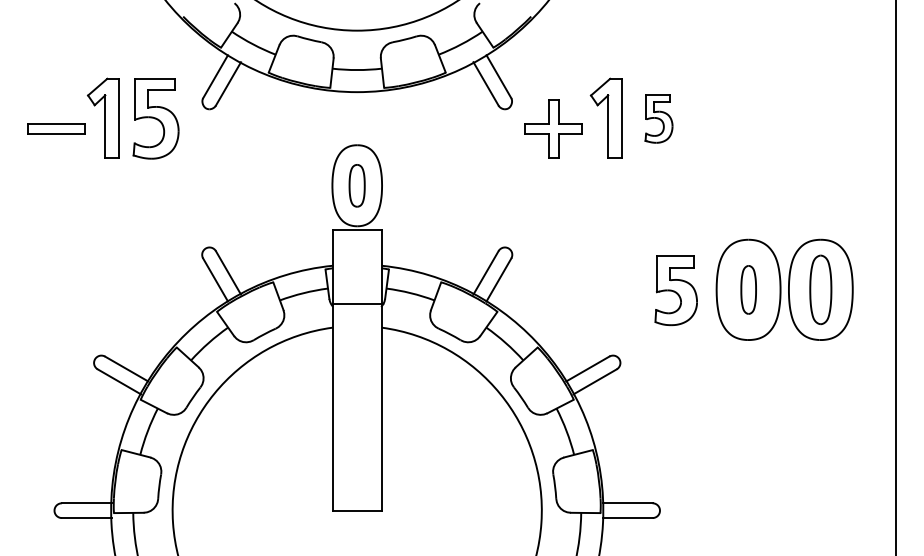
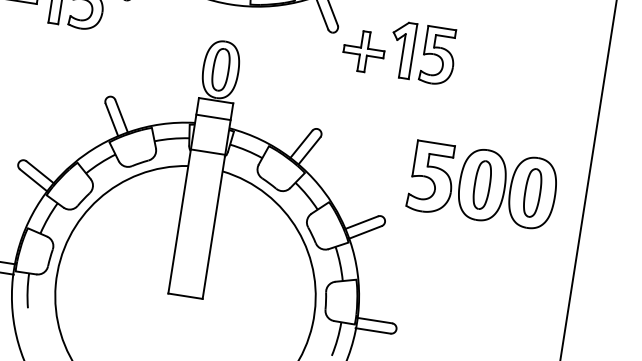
part: (658, 118) -> (438, 55), size x1.67
part: (356, 185) -> (220, 69), size x1.43
line: (356, 254) -> (212, 117), added
part: (748, 289) -> (482, 184), size x1.43
part: (675, 290) -> (431, 177), size x1.43

